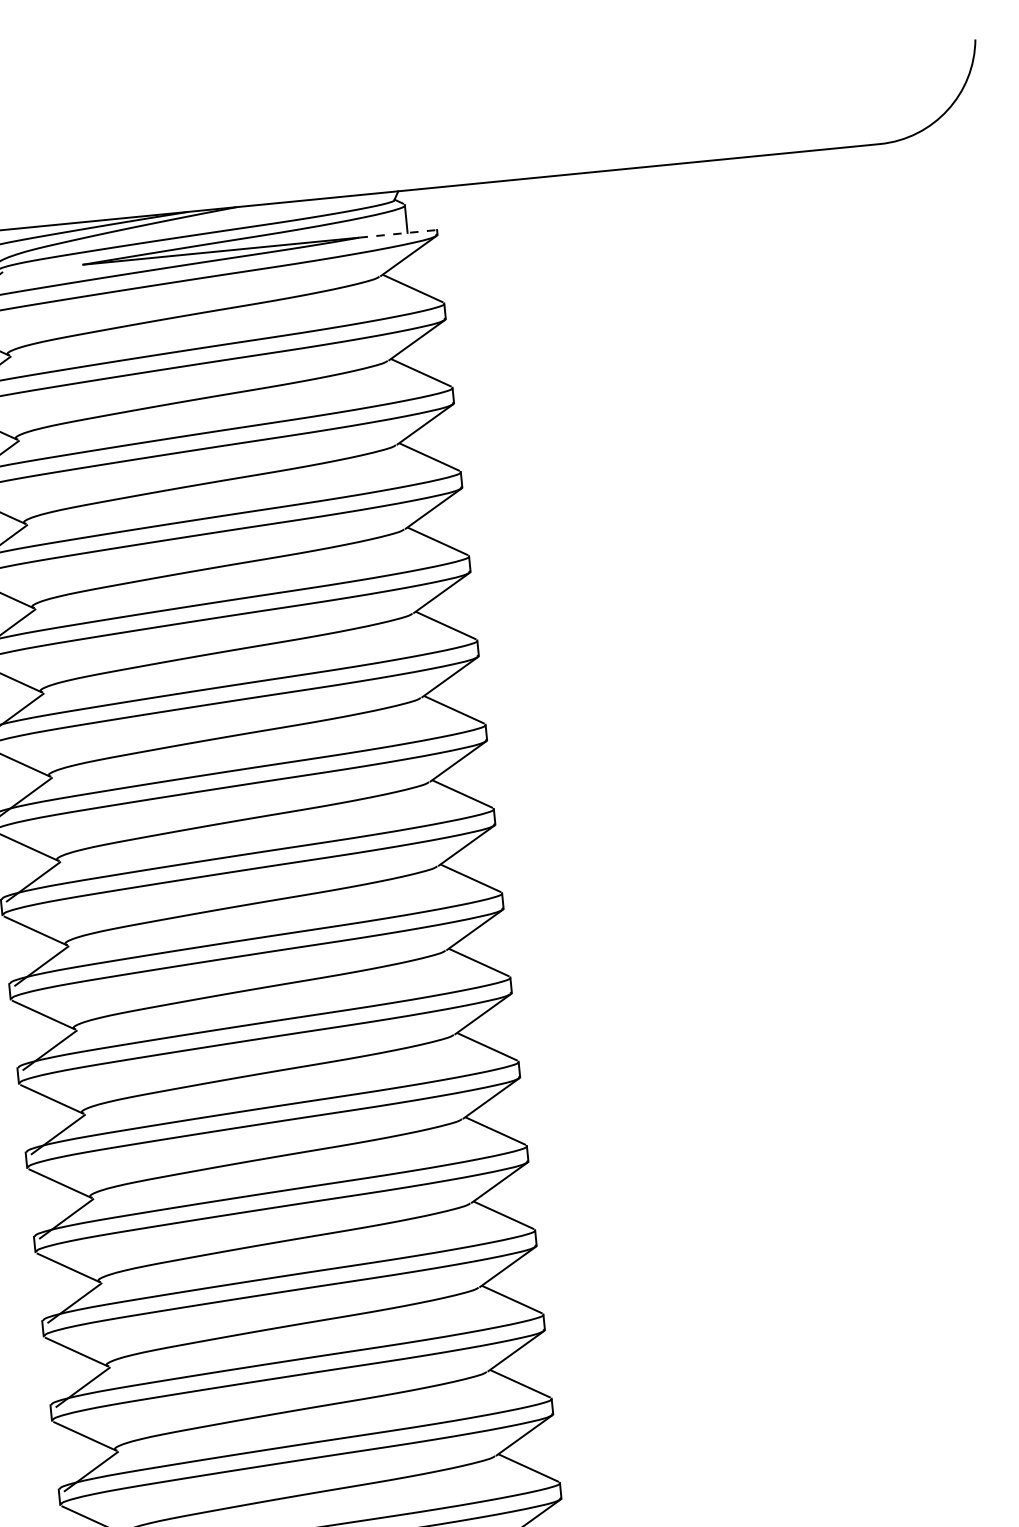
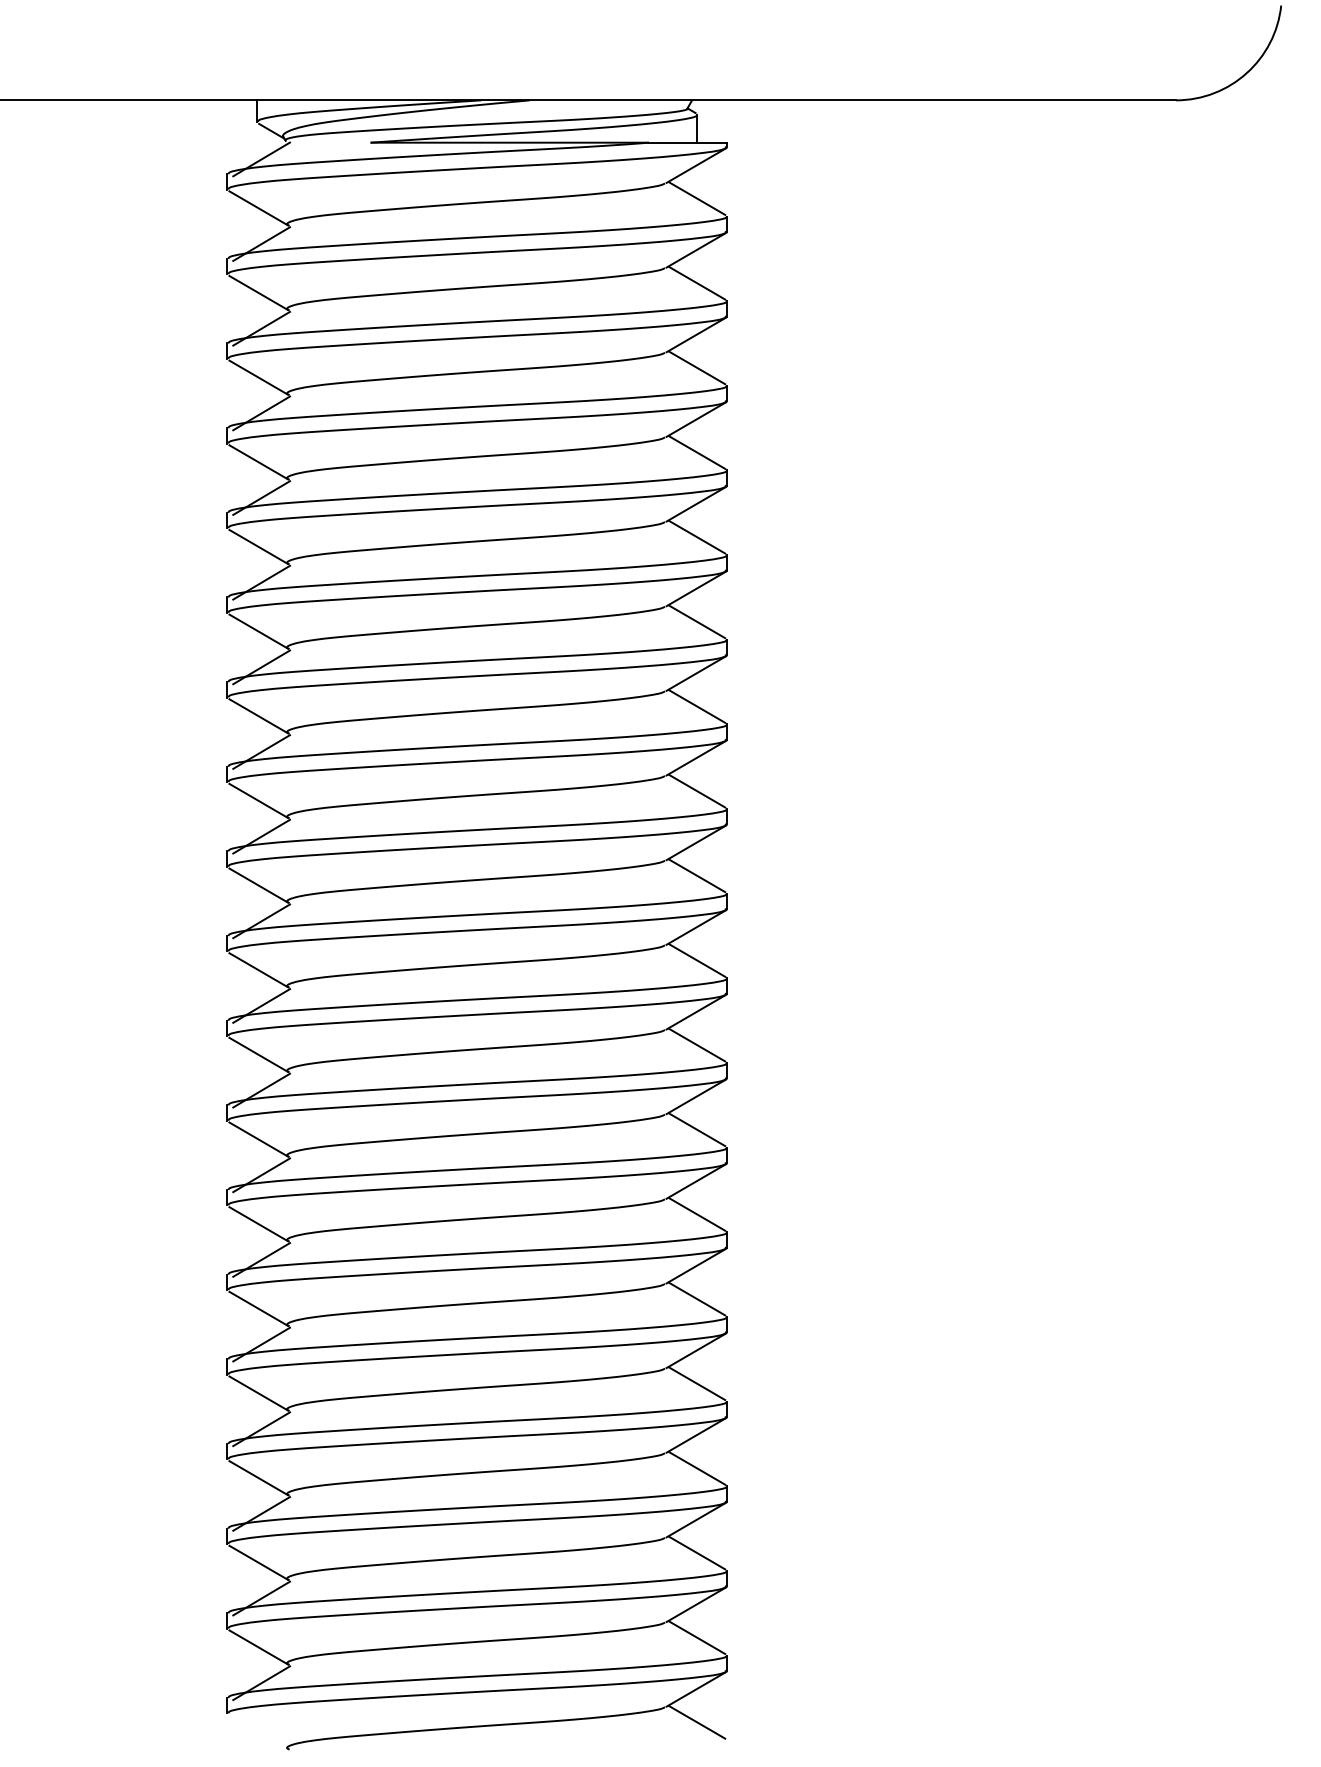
line: (397, 233) -> (687, 142), dashed -> solid

